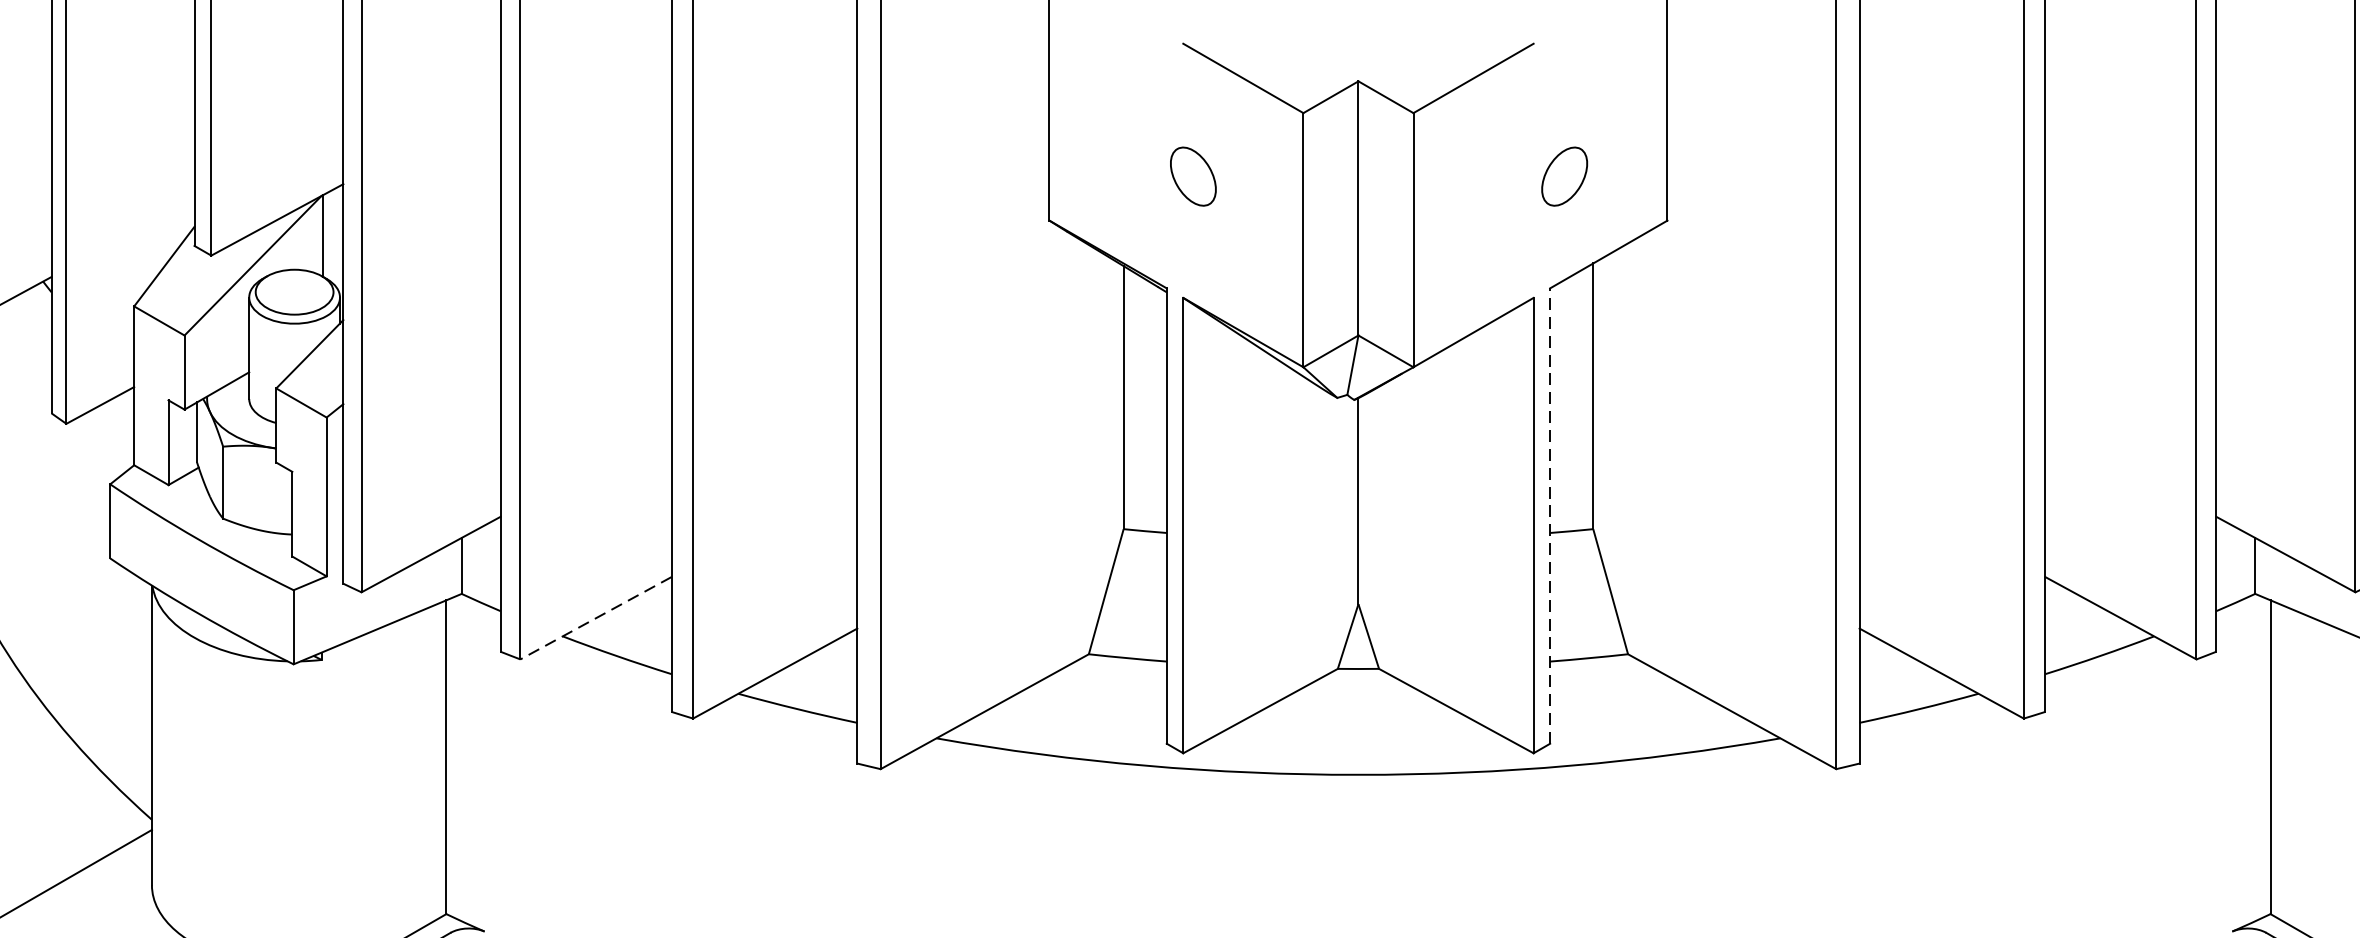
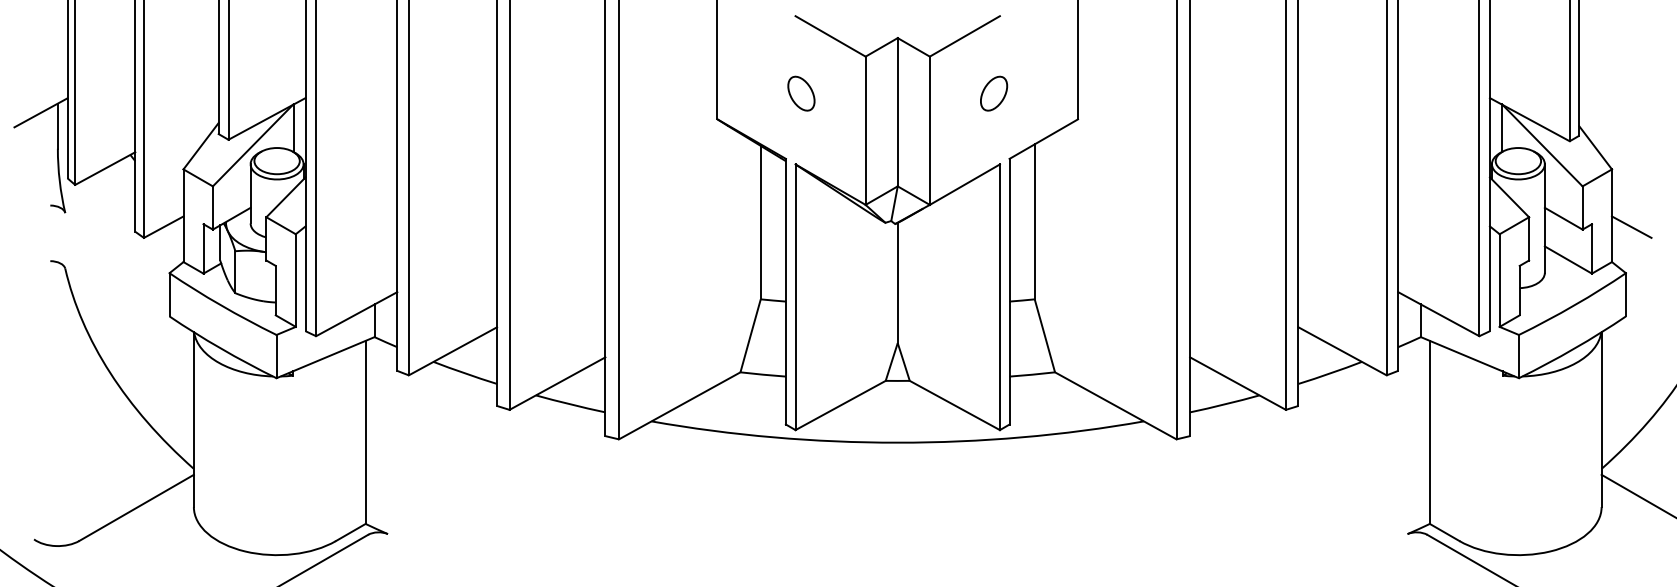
part: (1565, 176) -> (994, 93), moved
line: (1550, 515) -> (1009, 291), dashed -> solid
line: (595, 618) -> (452, 351), dashed -> solid

